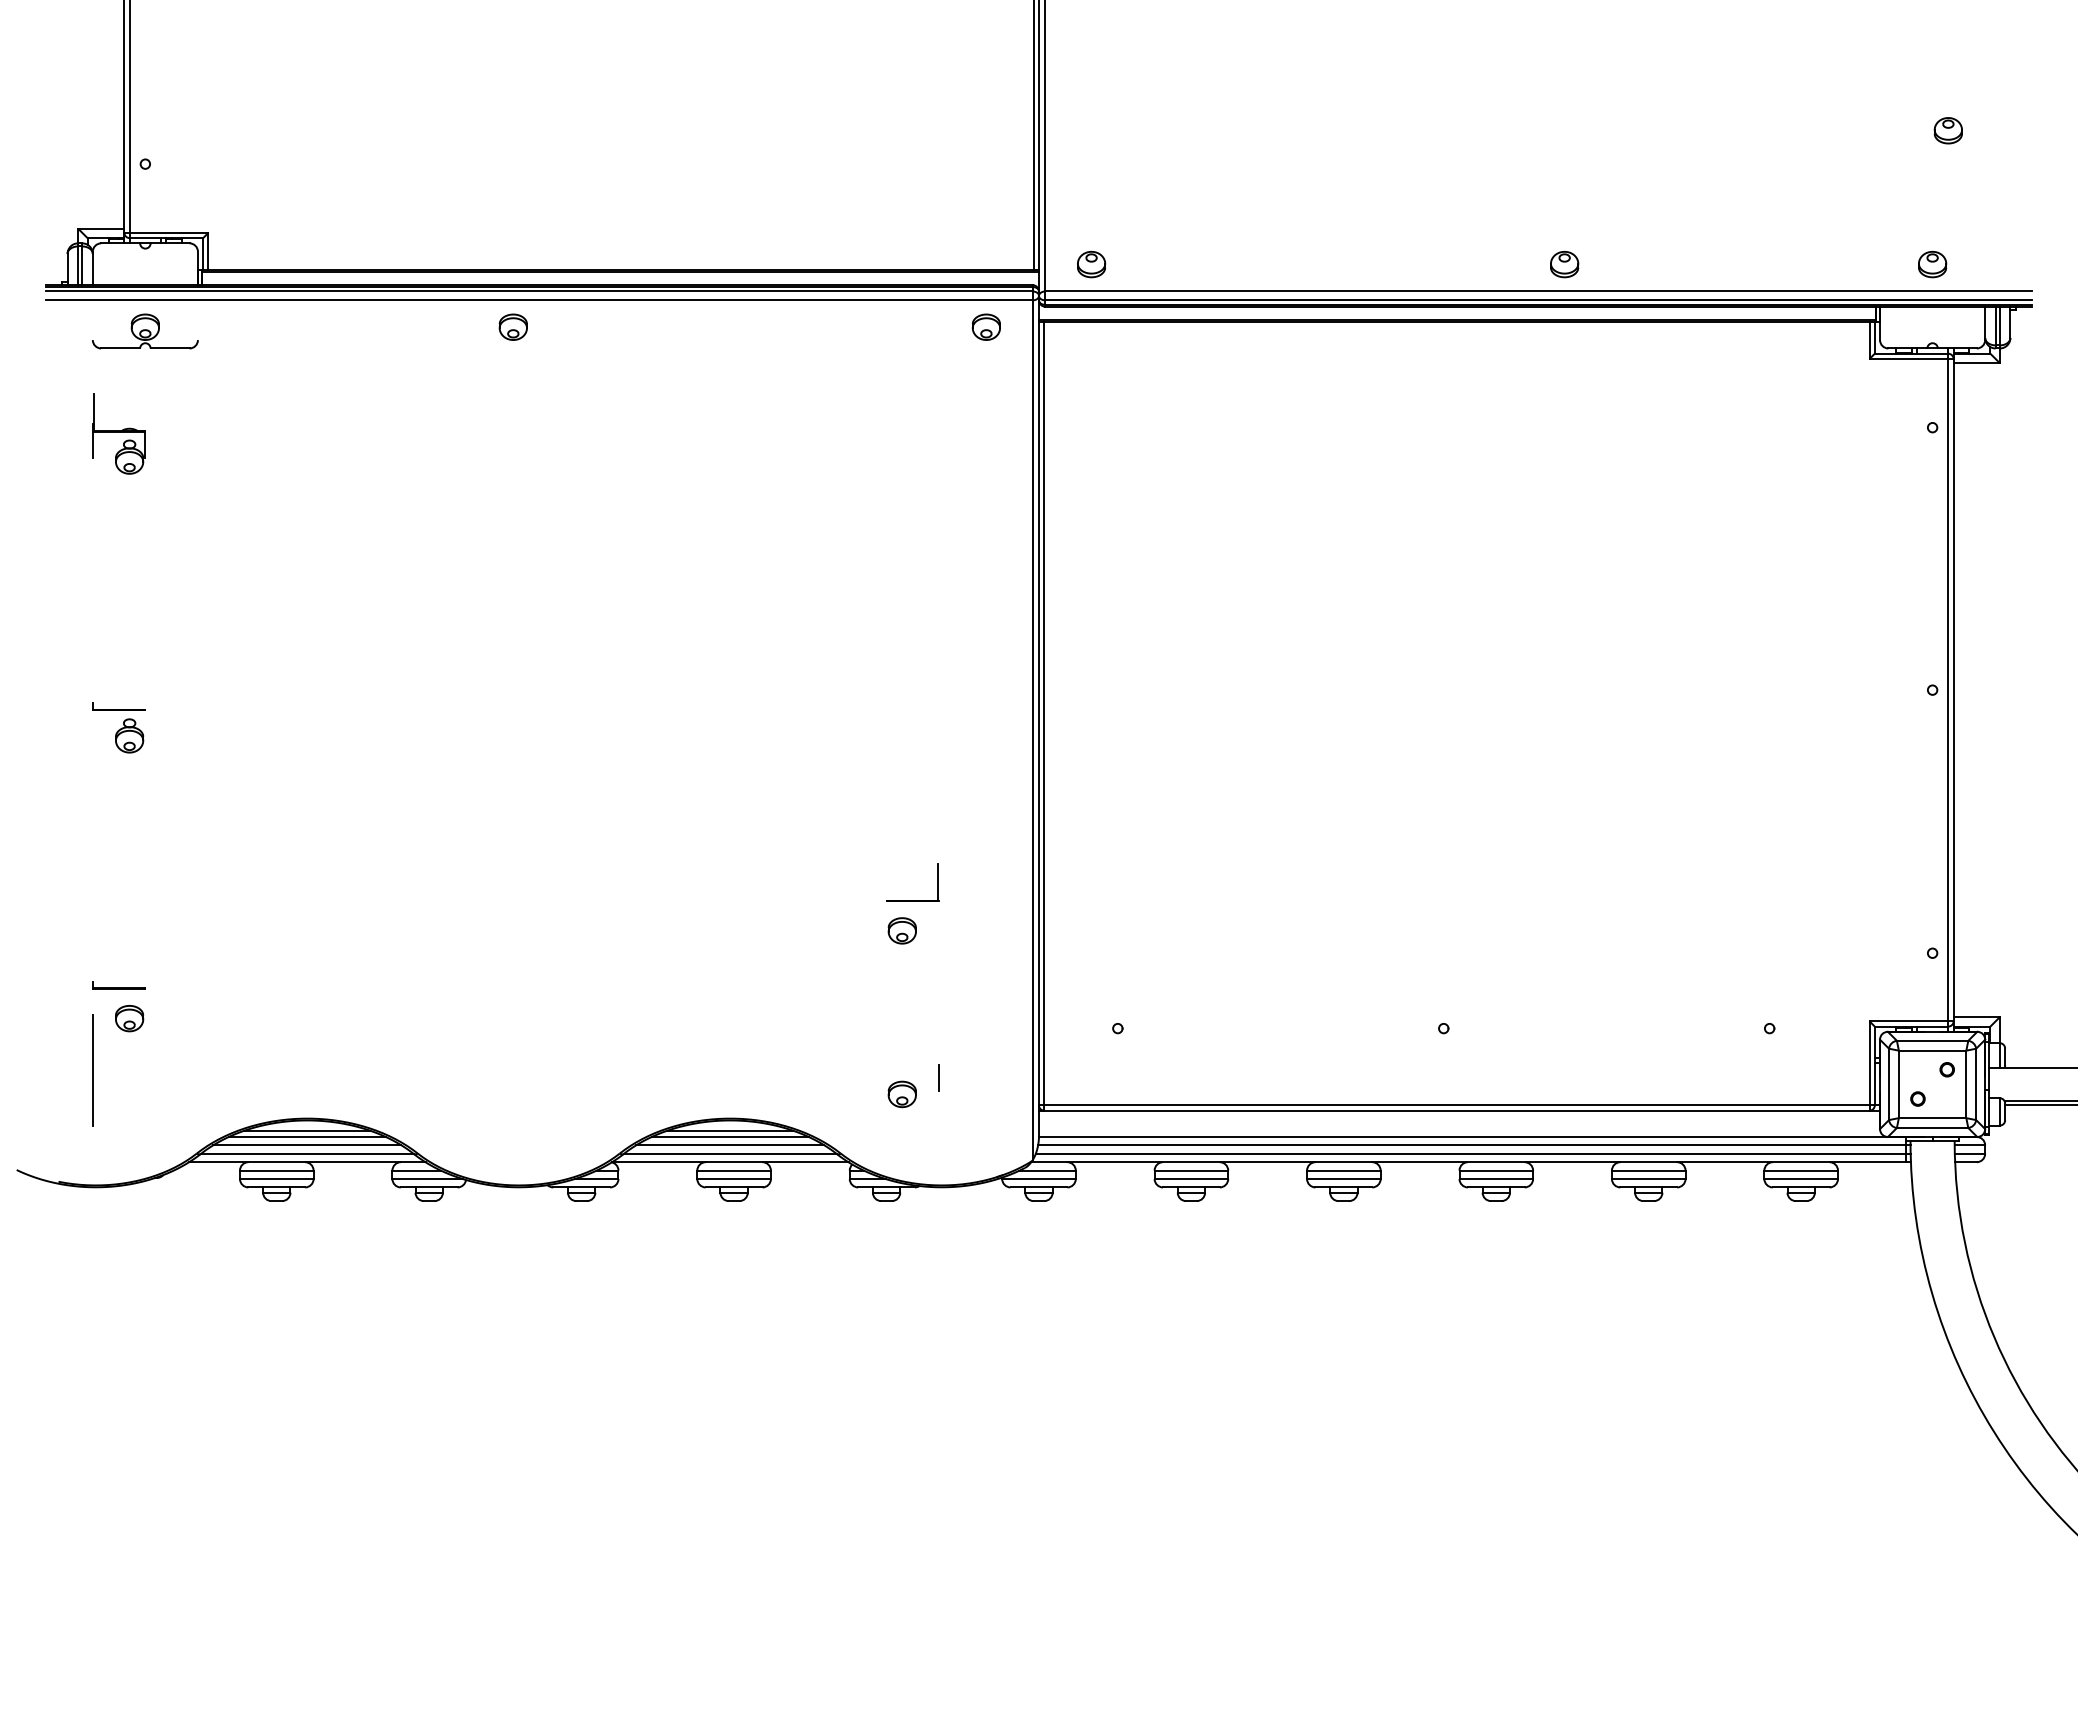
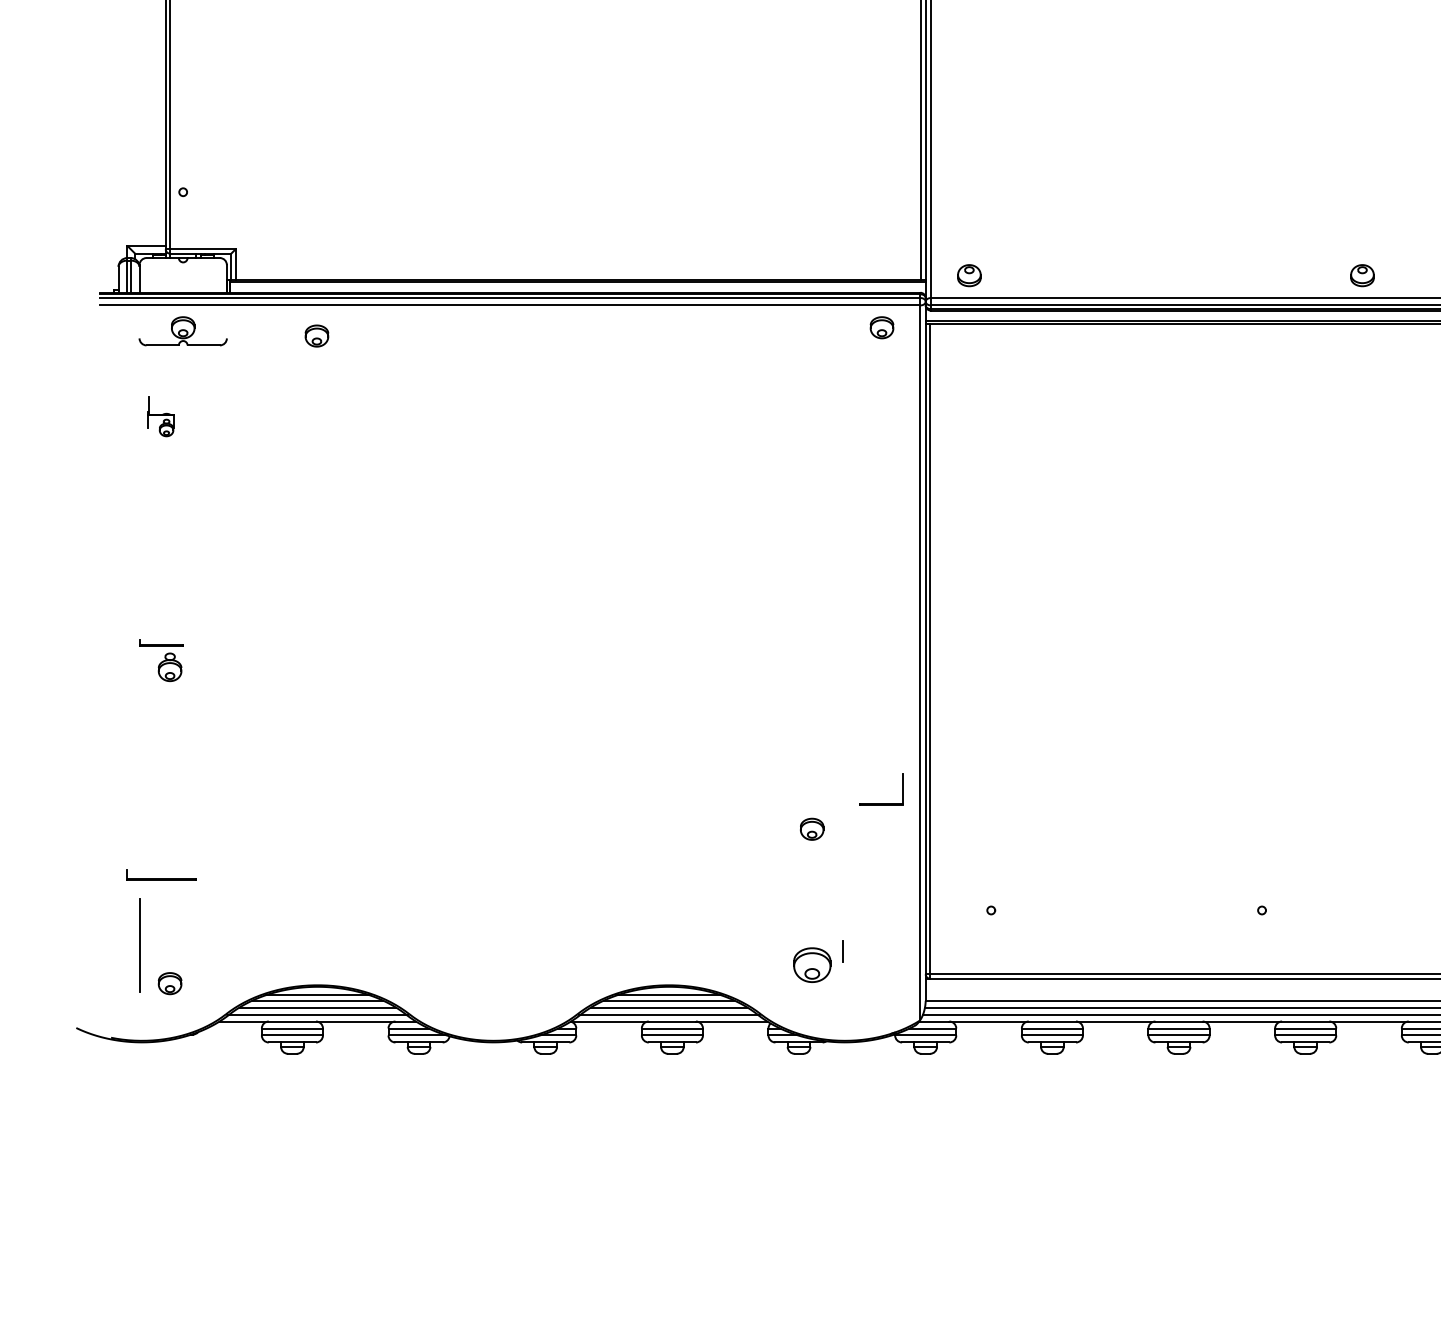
part: (512, 326) -> (316, 335), moved
part: (118, 433) -> (160, 416), size x0.6
part: (912, 900) -> (881, 804), moved
part: (118, 985) -> (160, 874), size x1.6
part: (129, 1018) -> (170, 983), moved
part: (901, 1094) -> (811, 965), size x1.6

